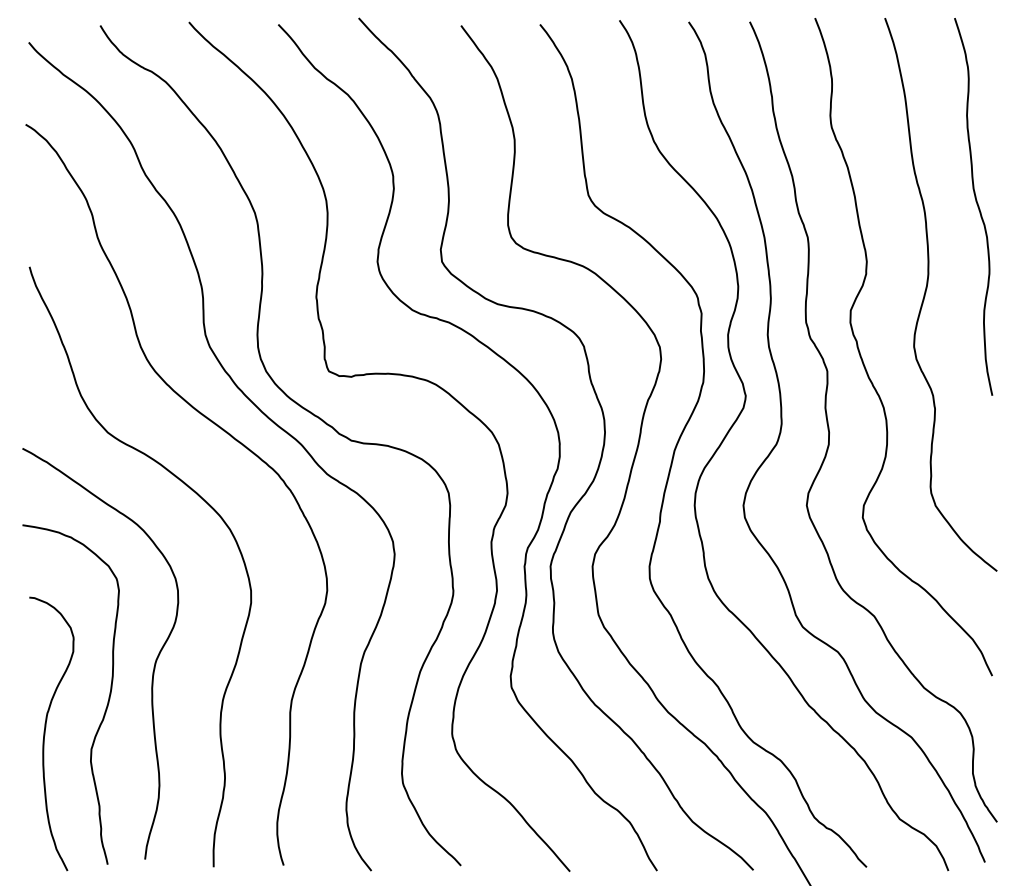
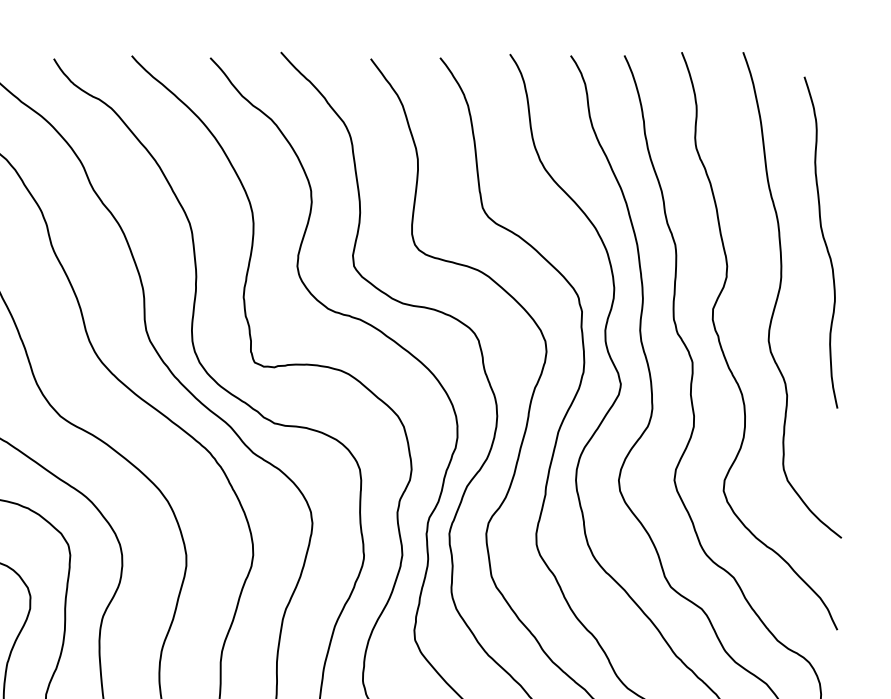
curve: (976, 204) -> (823, 240), moved

